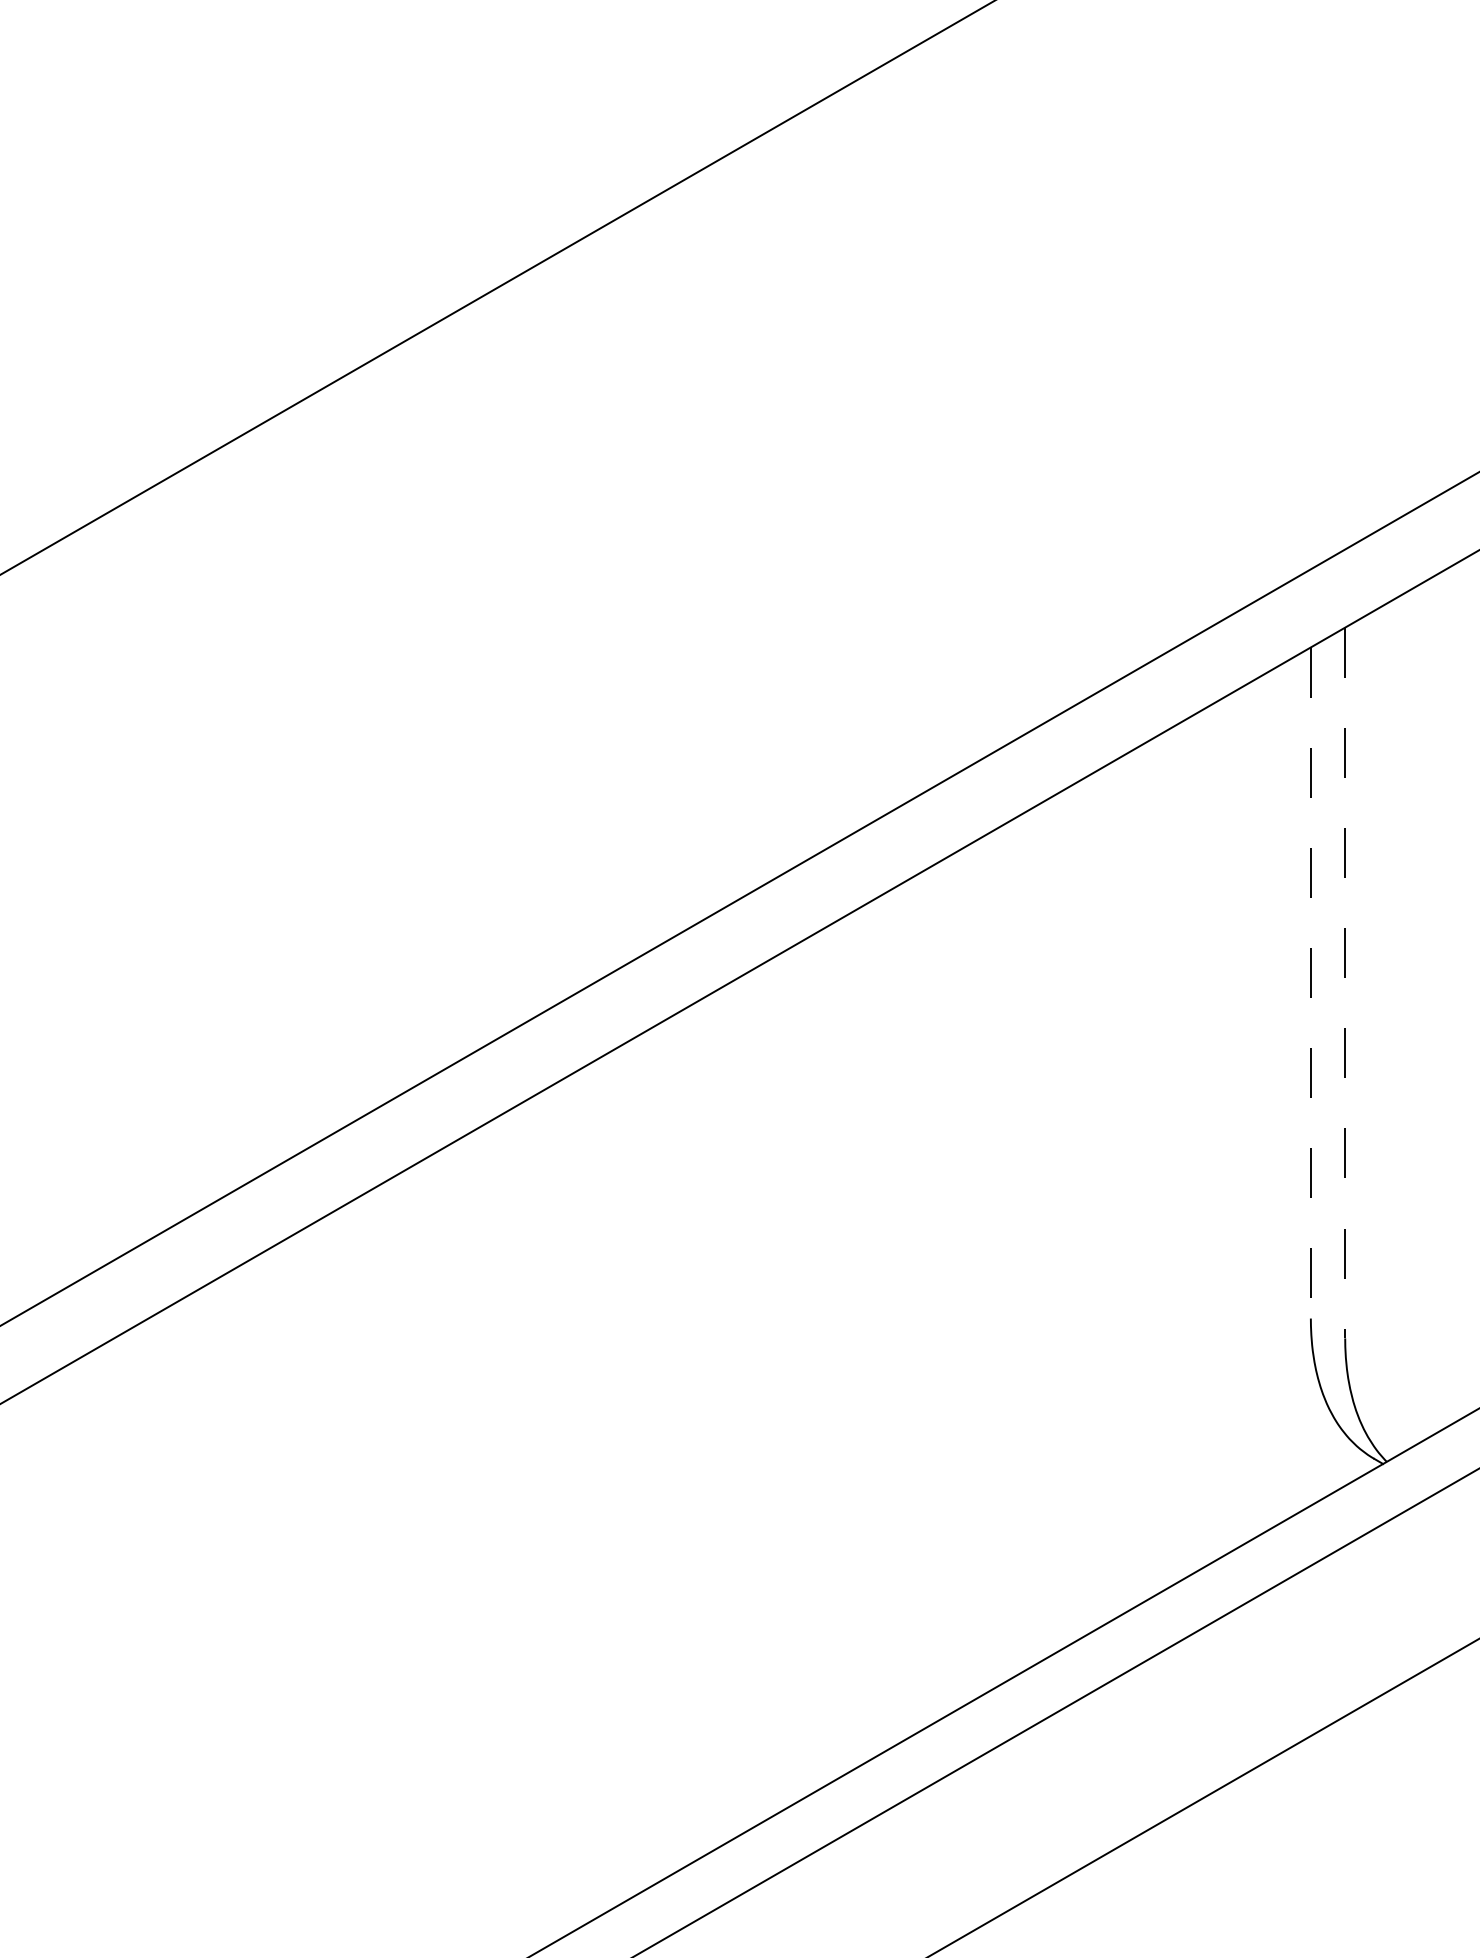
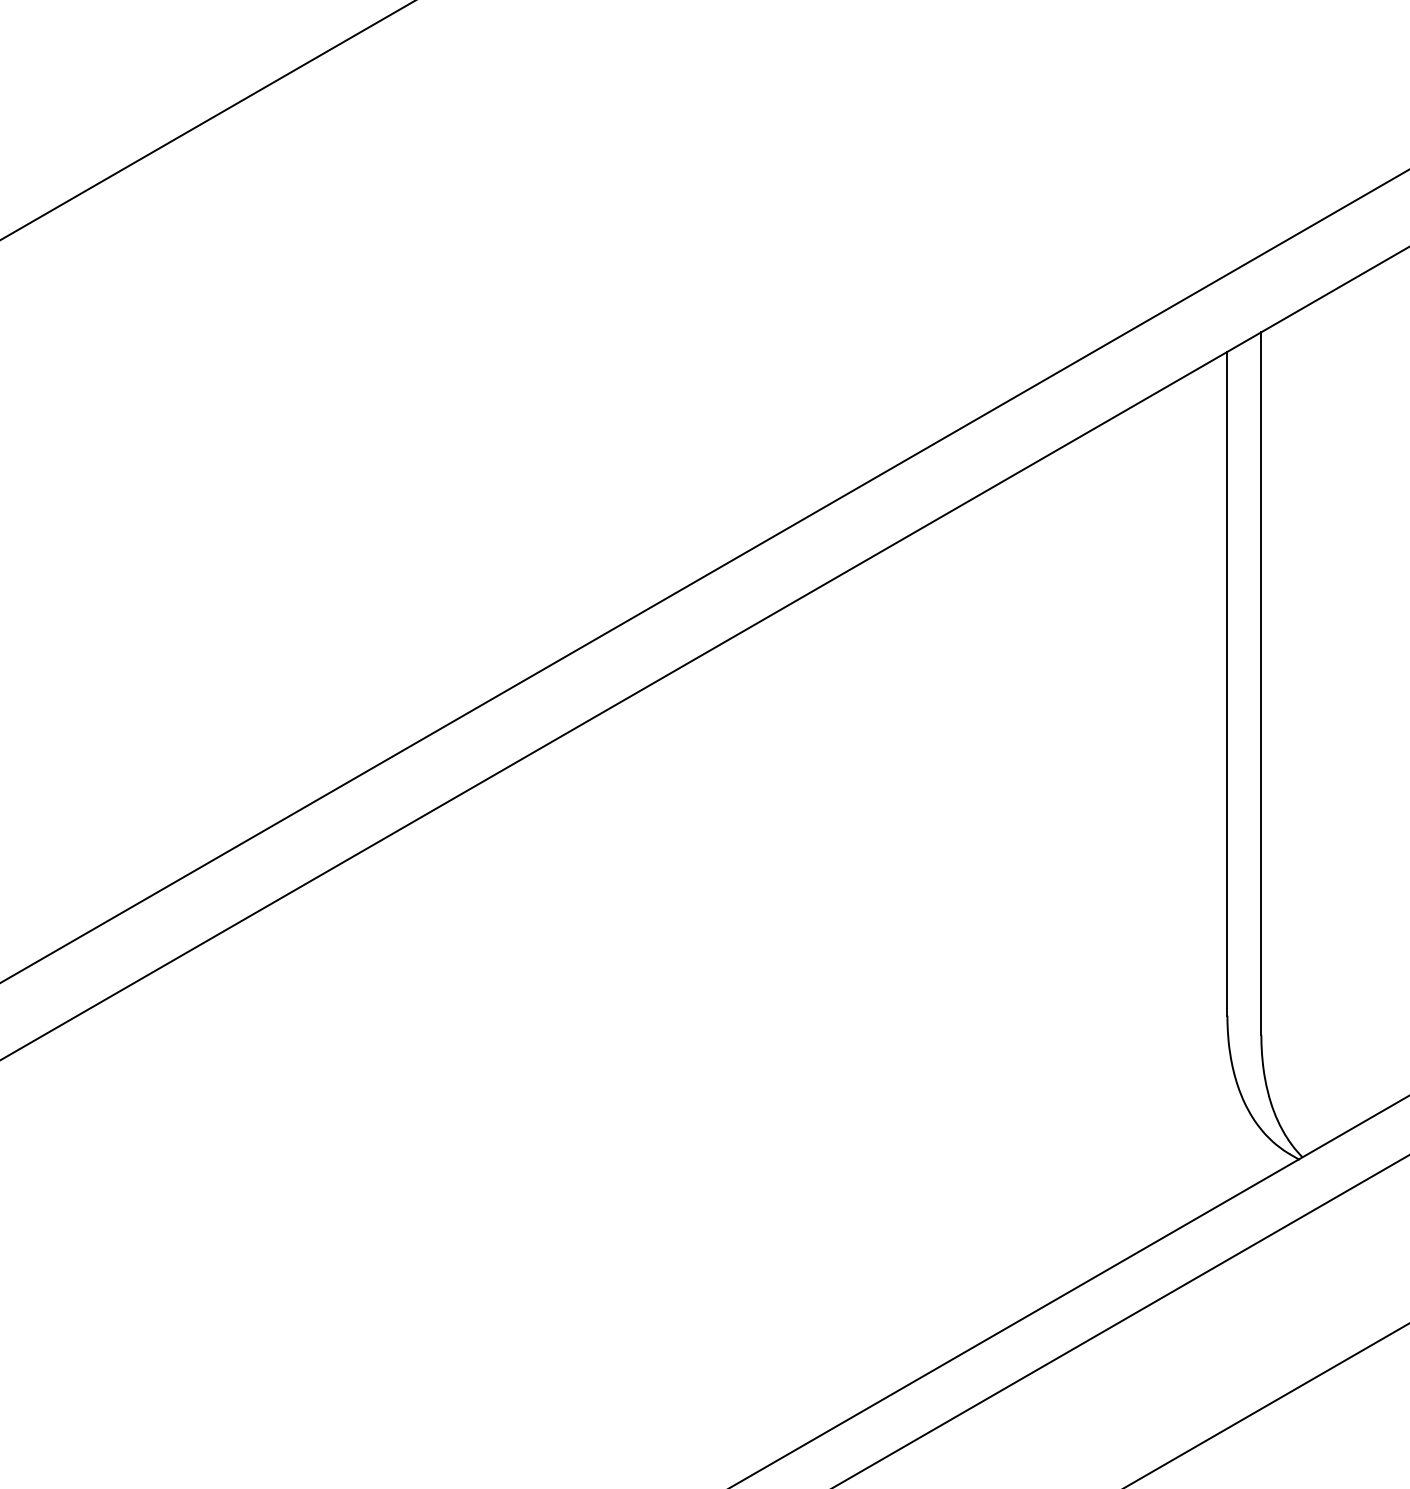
line: (1310, 983) -> (1227, 684), dashed -> solid
line: (1345, 983) -> (1261, 684), dashed -> solid

